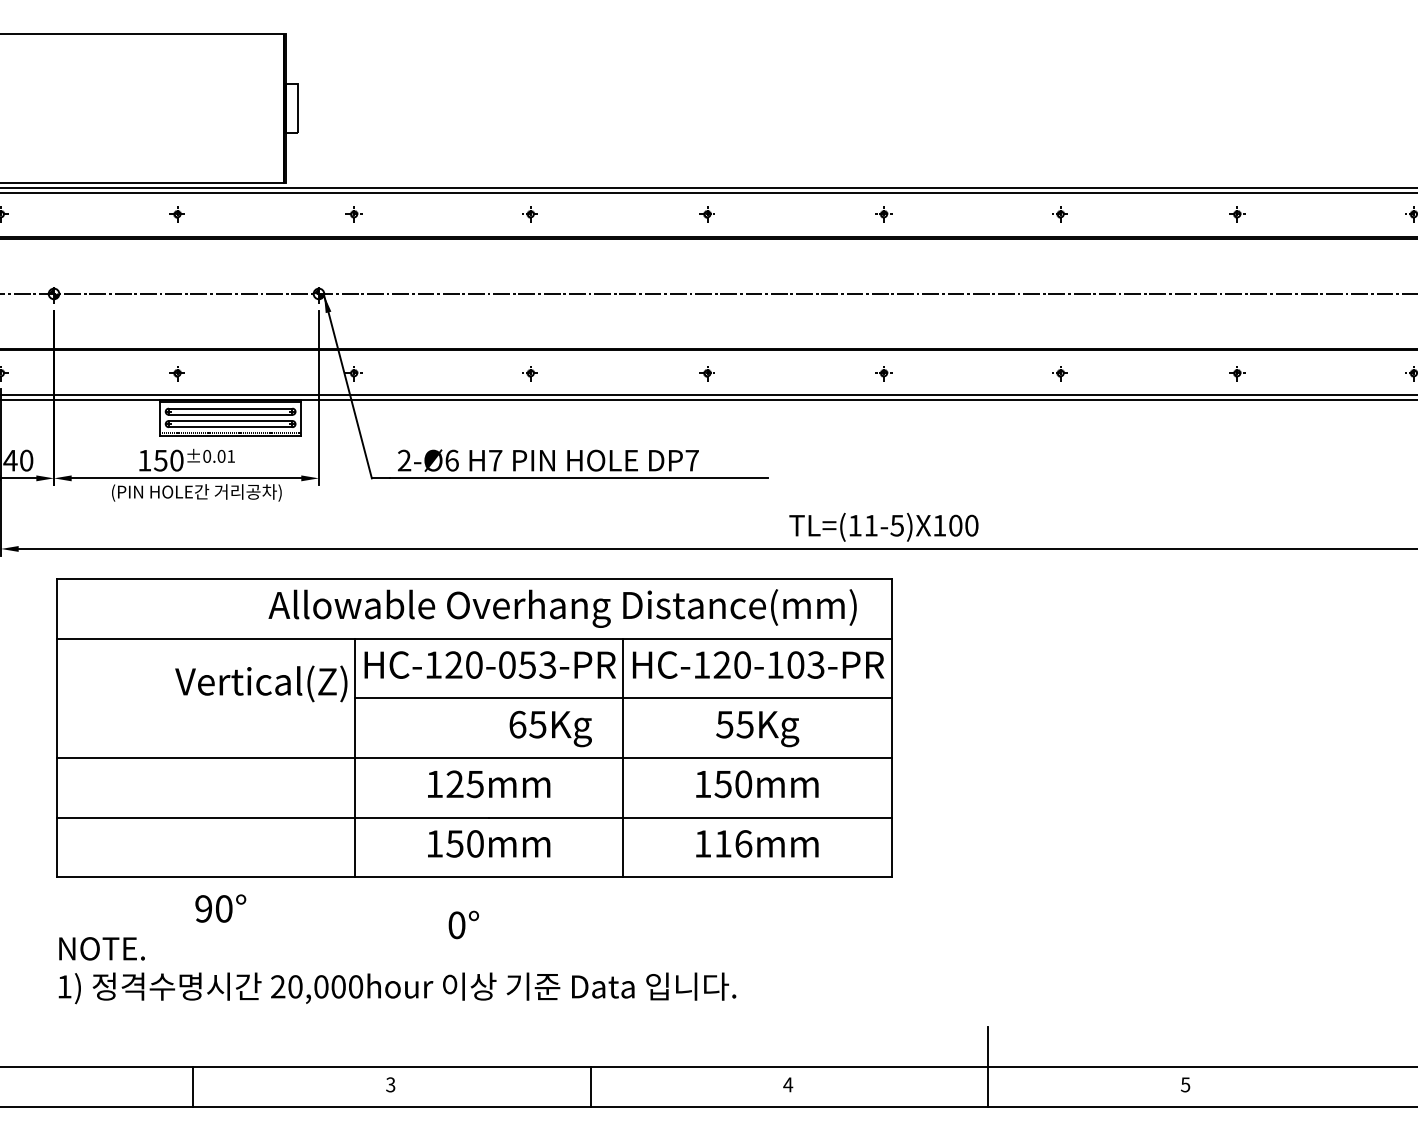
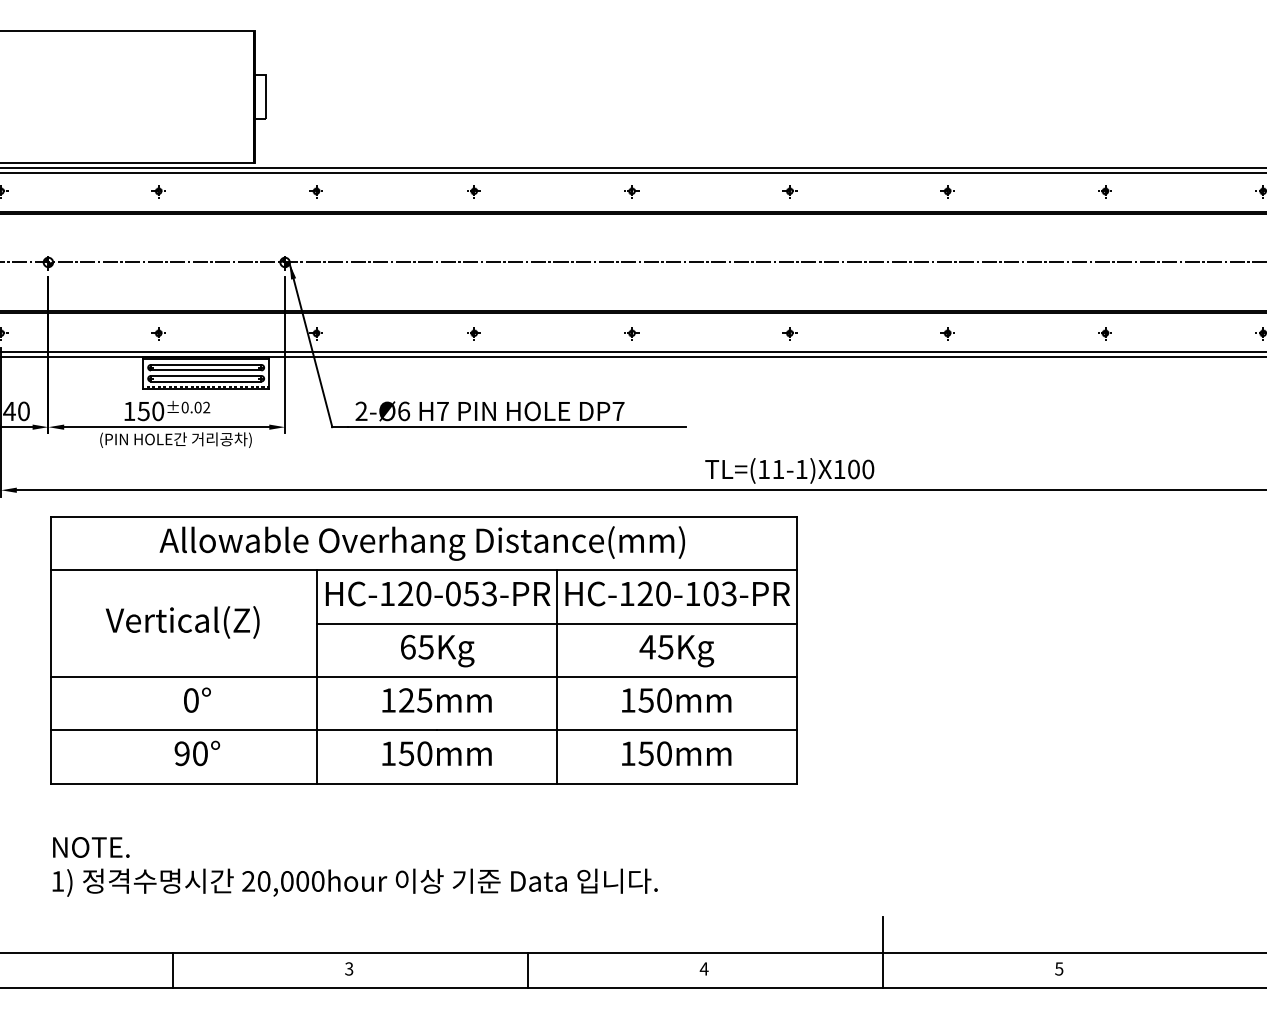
text: (231, 455) -> (206, 406), ±0.01 -> ±0.02
text: (896, 525) -> (800, 469), TL=(11-5)X100 -> TL=(11-1)X100
text: (562, 608) -> (422, 543), moved
text: (261, 683) -> (182, 622), moved
text: (724, 724) -> (647, 647), 55Kg -> 45Kg
text: (550, 728) -> (437, 650), moved
text: (733, 843) -> (655, 753), 116mm -> 150mm
text: (220, 908) -> (197, 753), moved
text: (463, 924) -> (197, 699), moved

